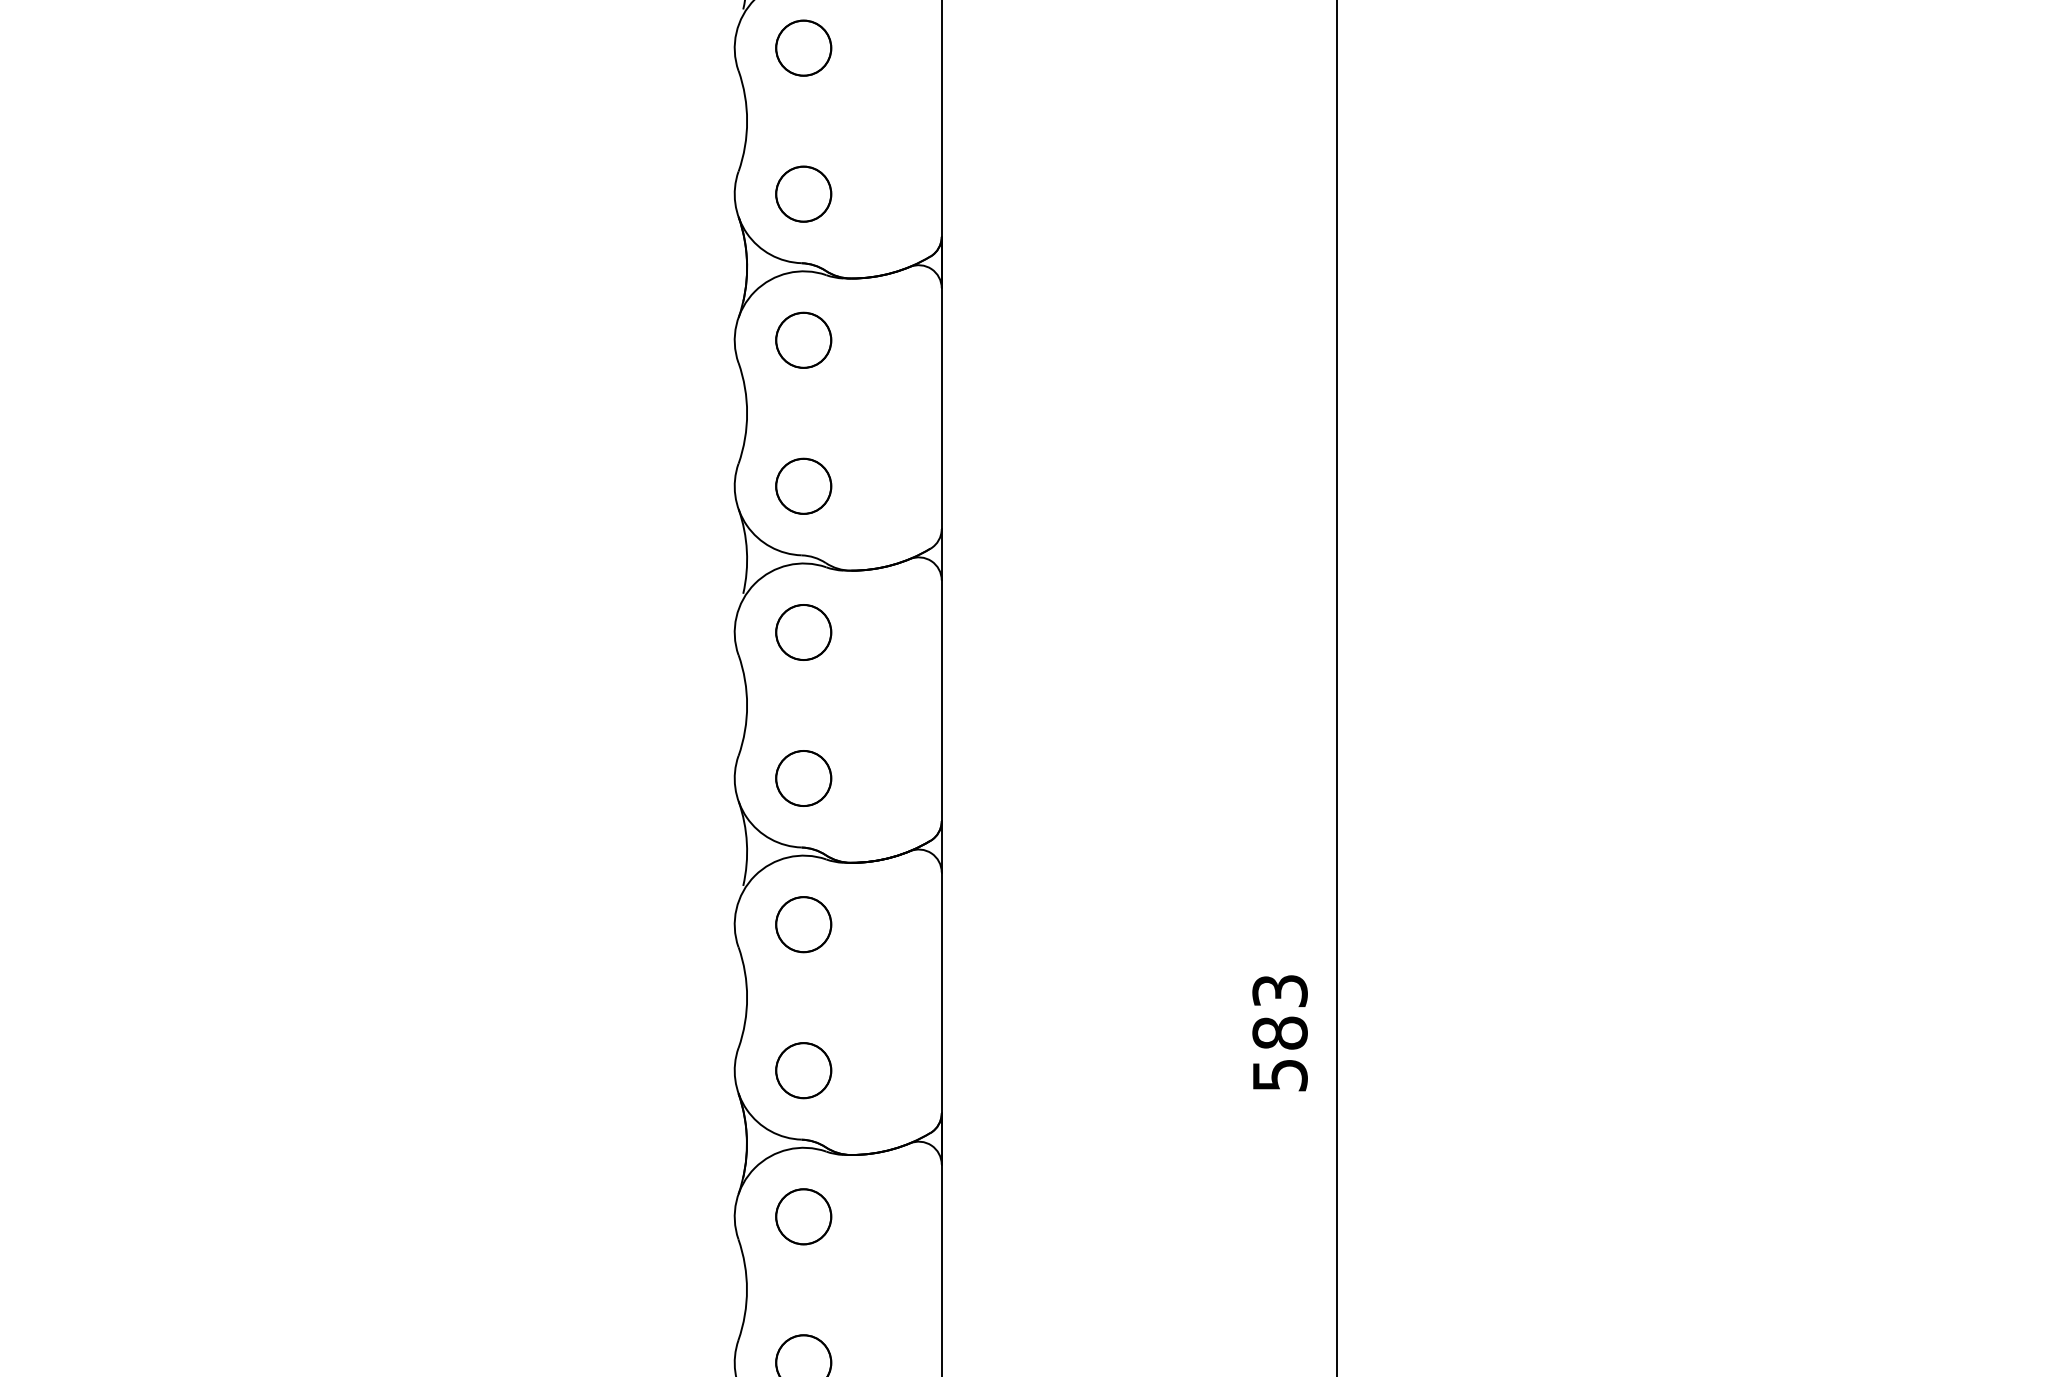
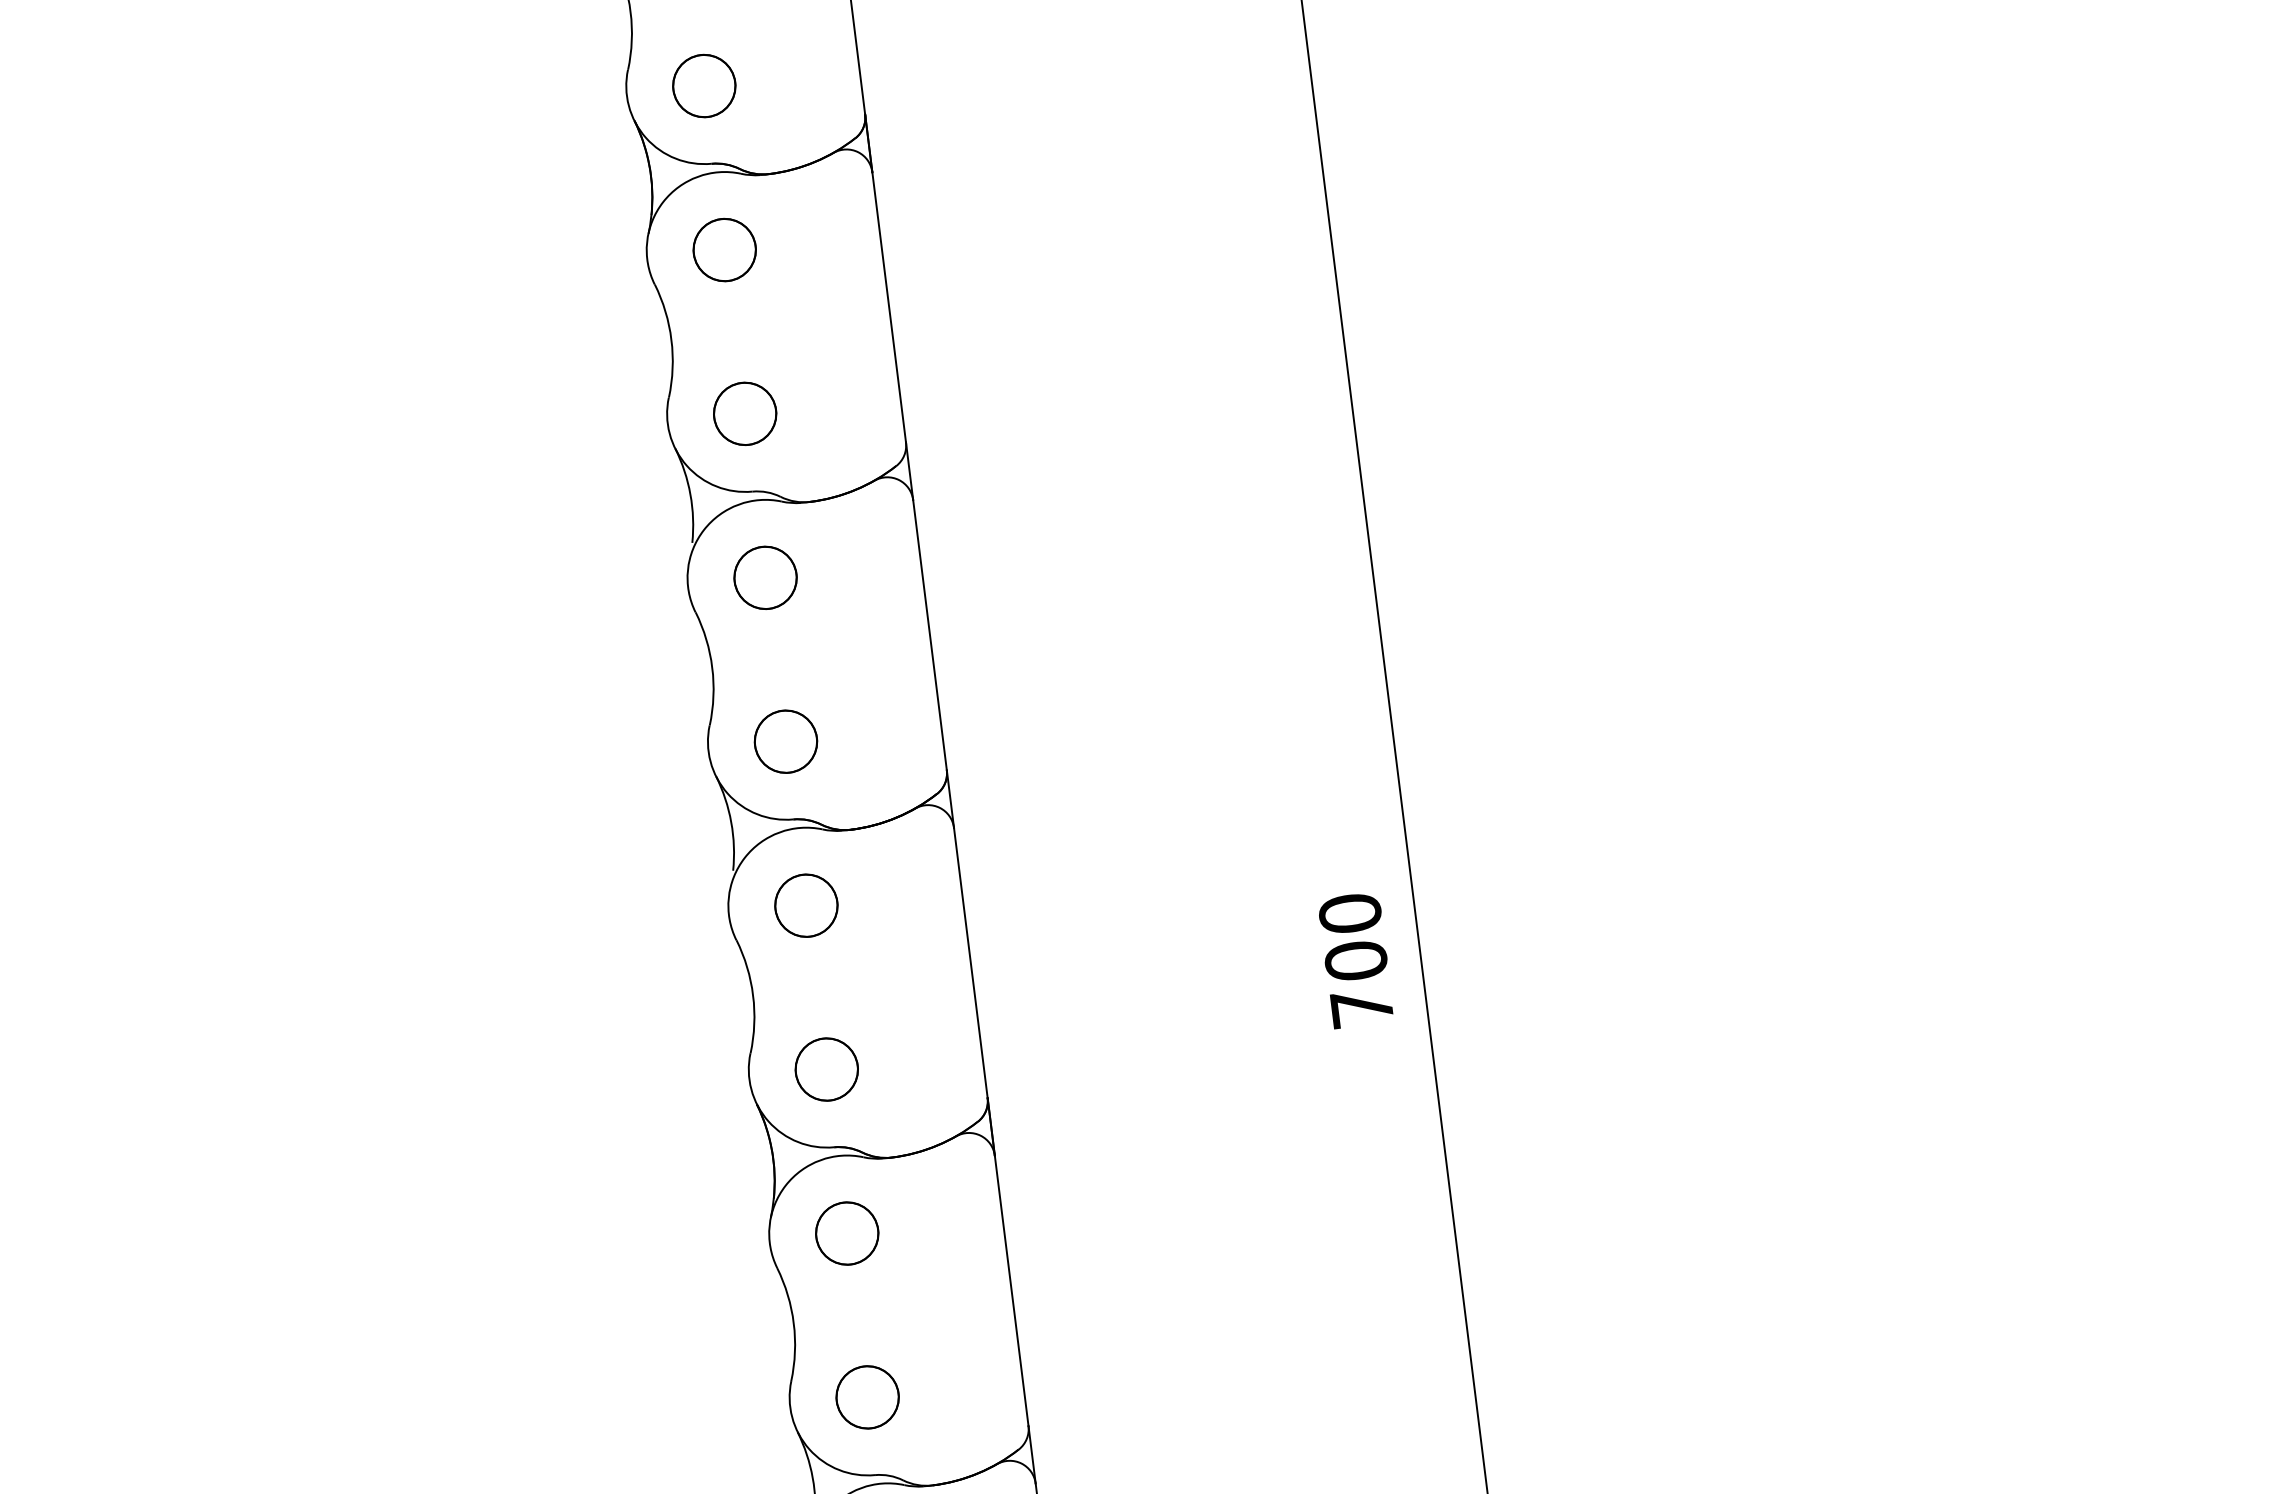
text: (1279, 1032) -> (1355, 960), 583 -> 700

